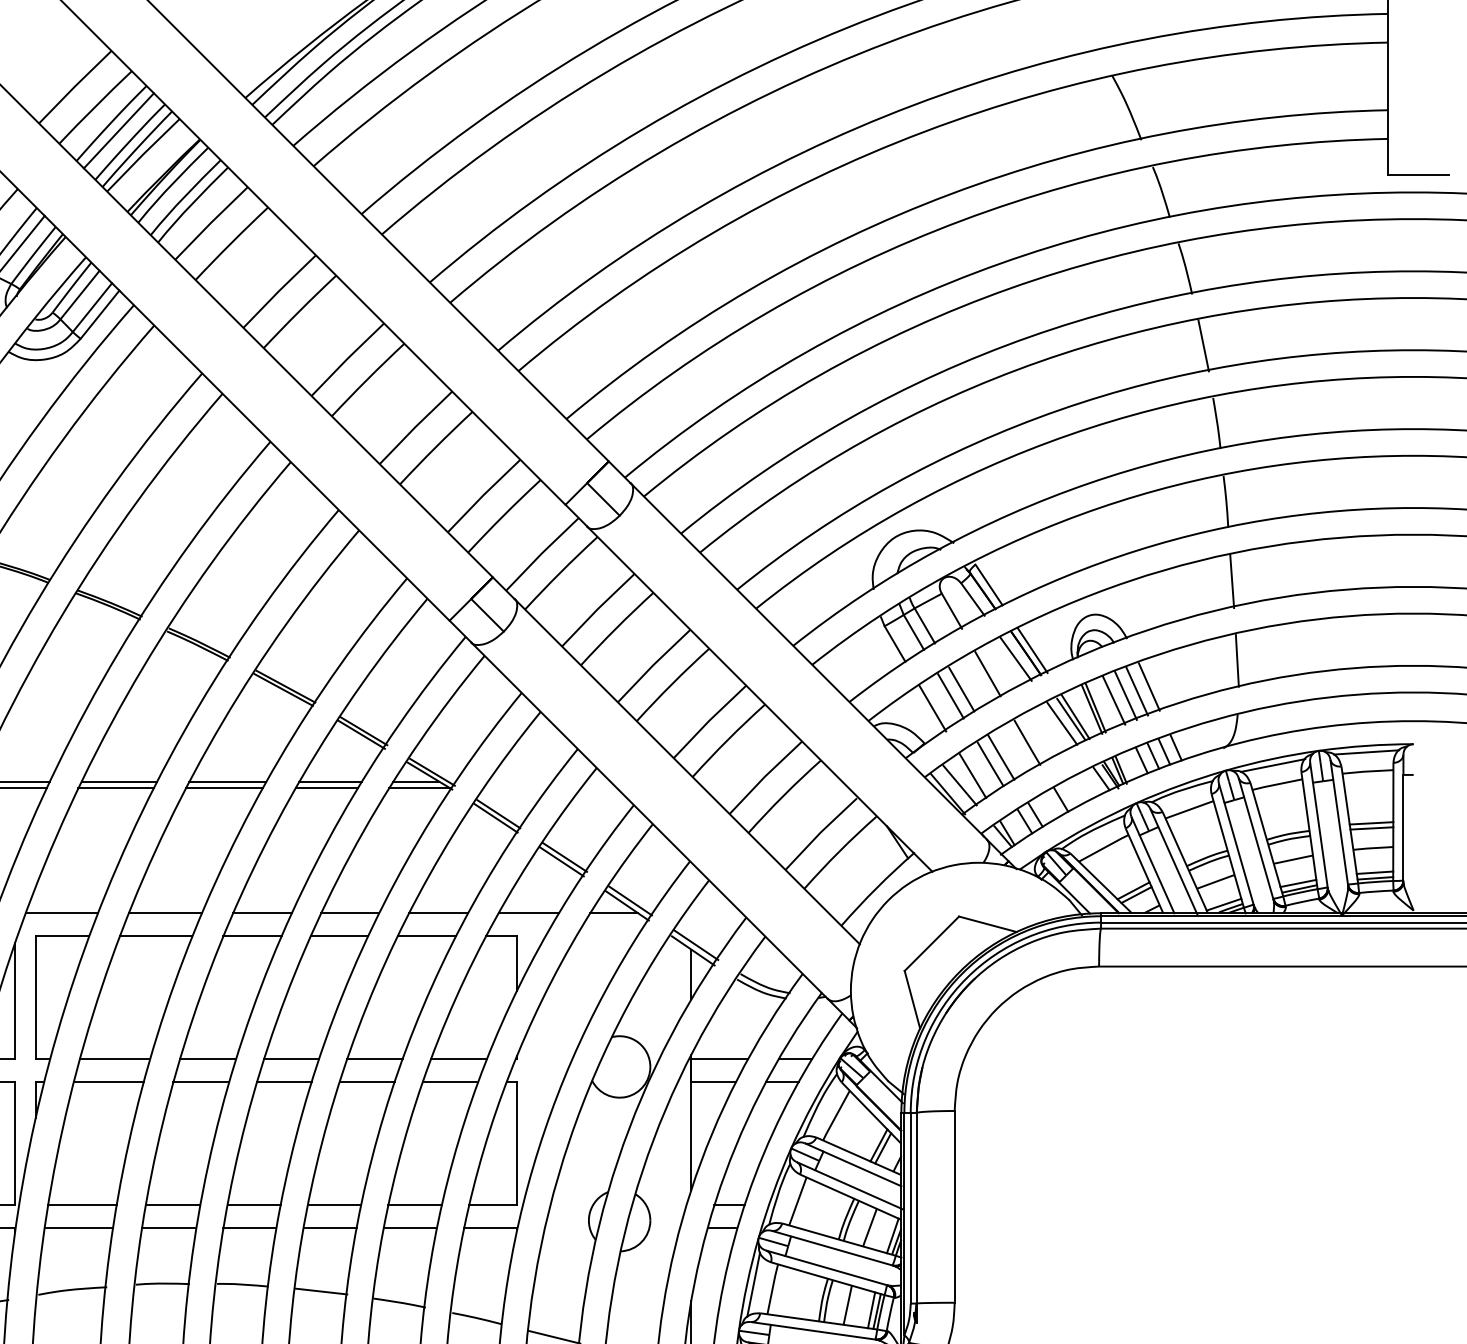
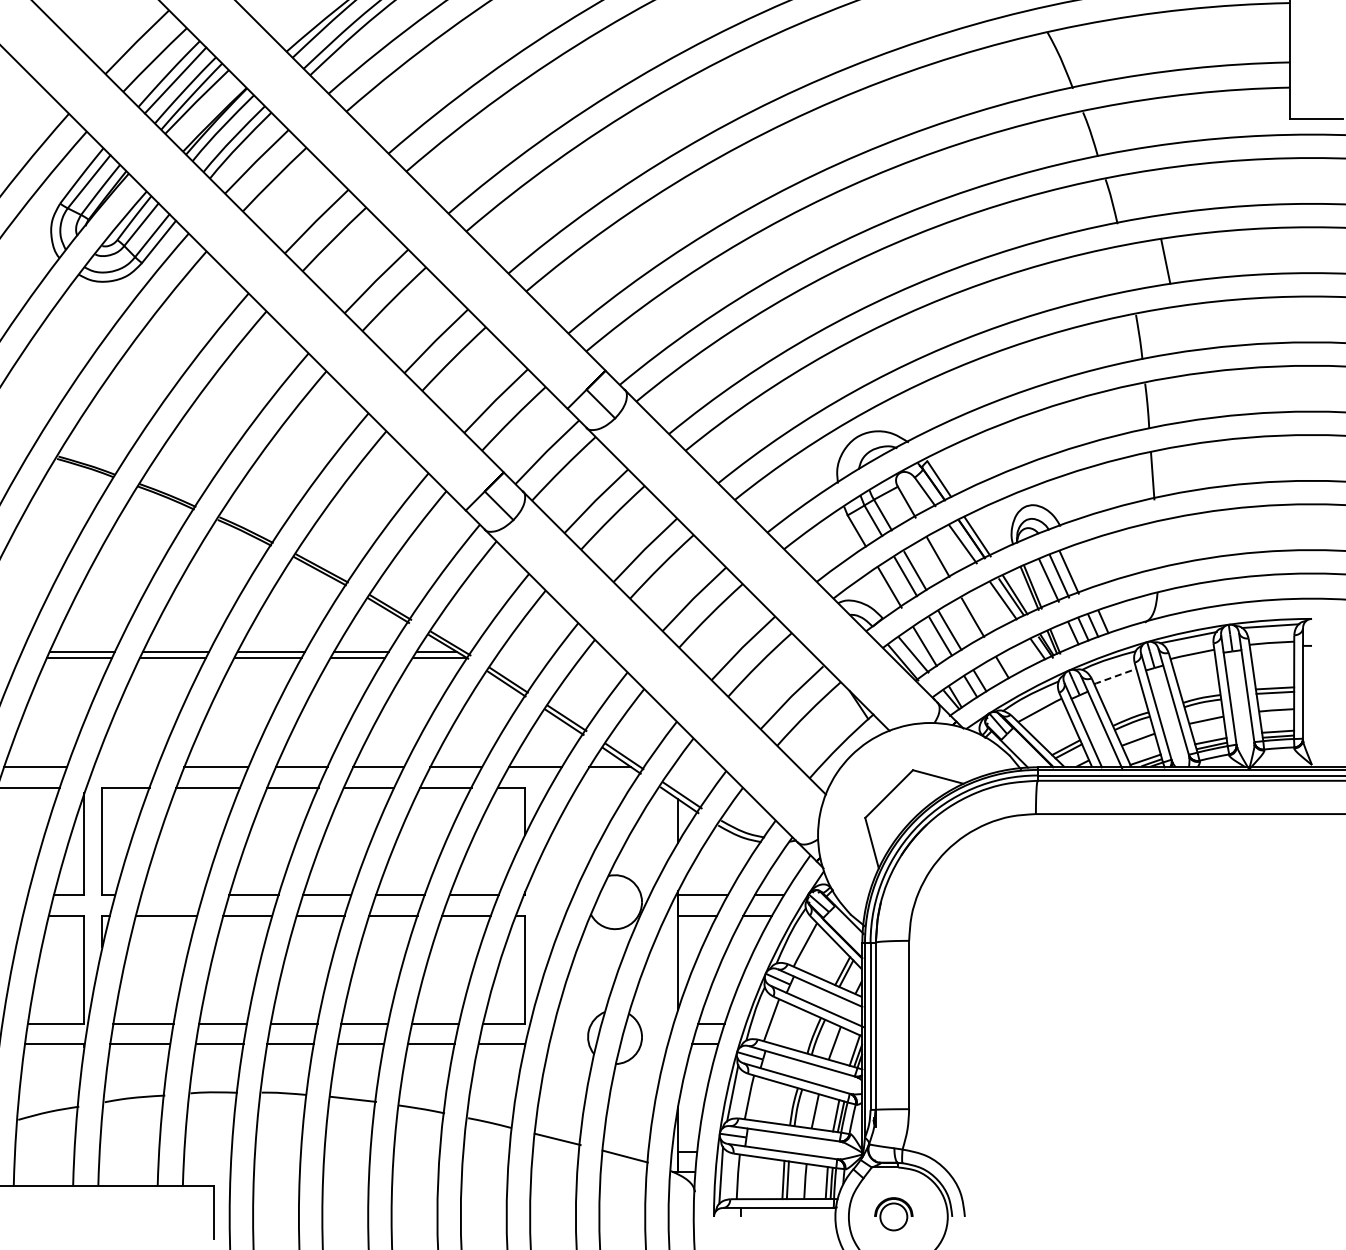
line: (1203, 344) -> (1165, 260), moved
line: (1236, 660) -> (1156, 545), removed
line: (1148, 686) -> (1079, 568), removed
line: (1188, 809) -> (1114, 676), solid -> dashed
line: (61, 913) -> (125, 767), removed
line: (114, 1059) -> (171, 895), removed

